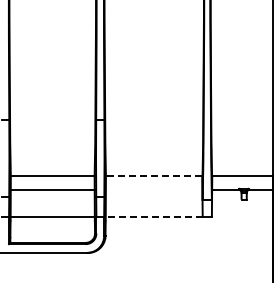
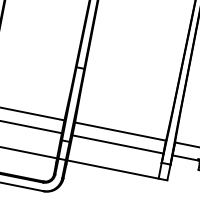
line: (153, 176) -> (119, 131), dashed -> solid
line: (153, 189) -> (117, 143), added
line: (153, 216) -> (112, 169), dashed -> solid

